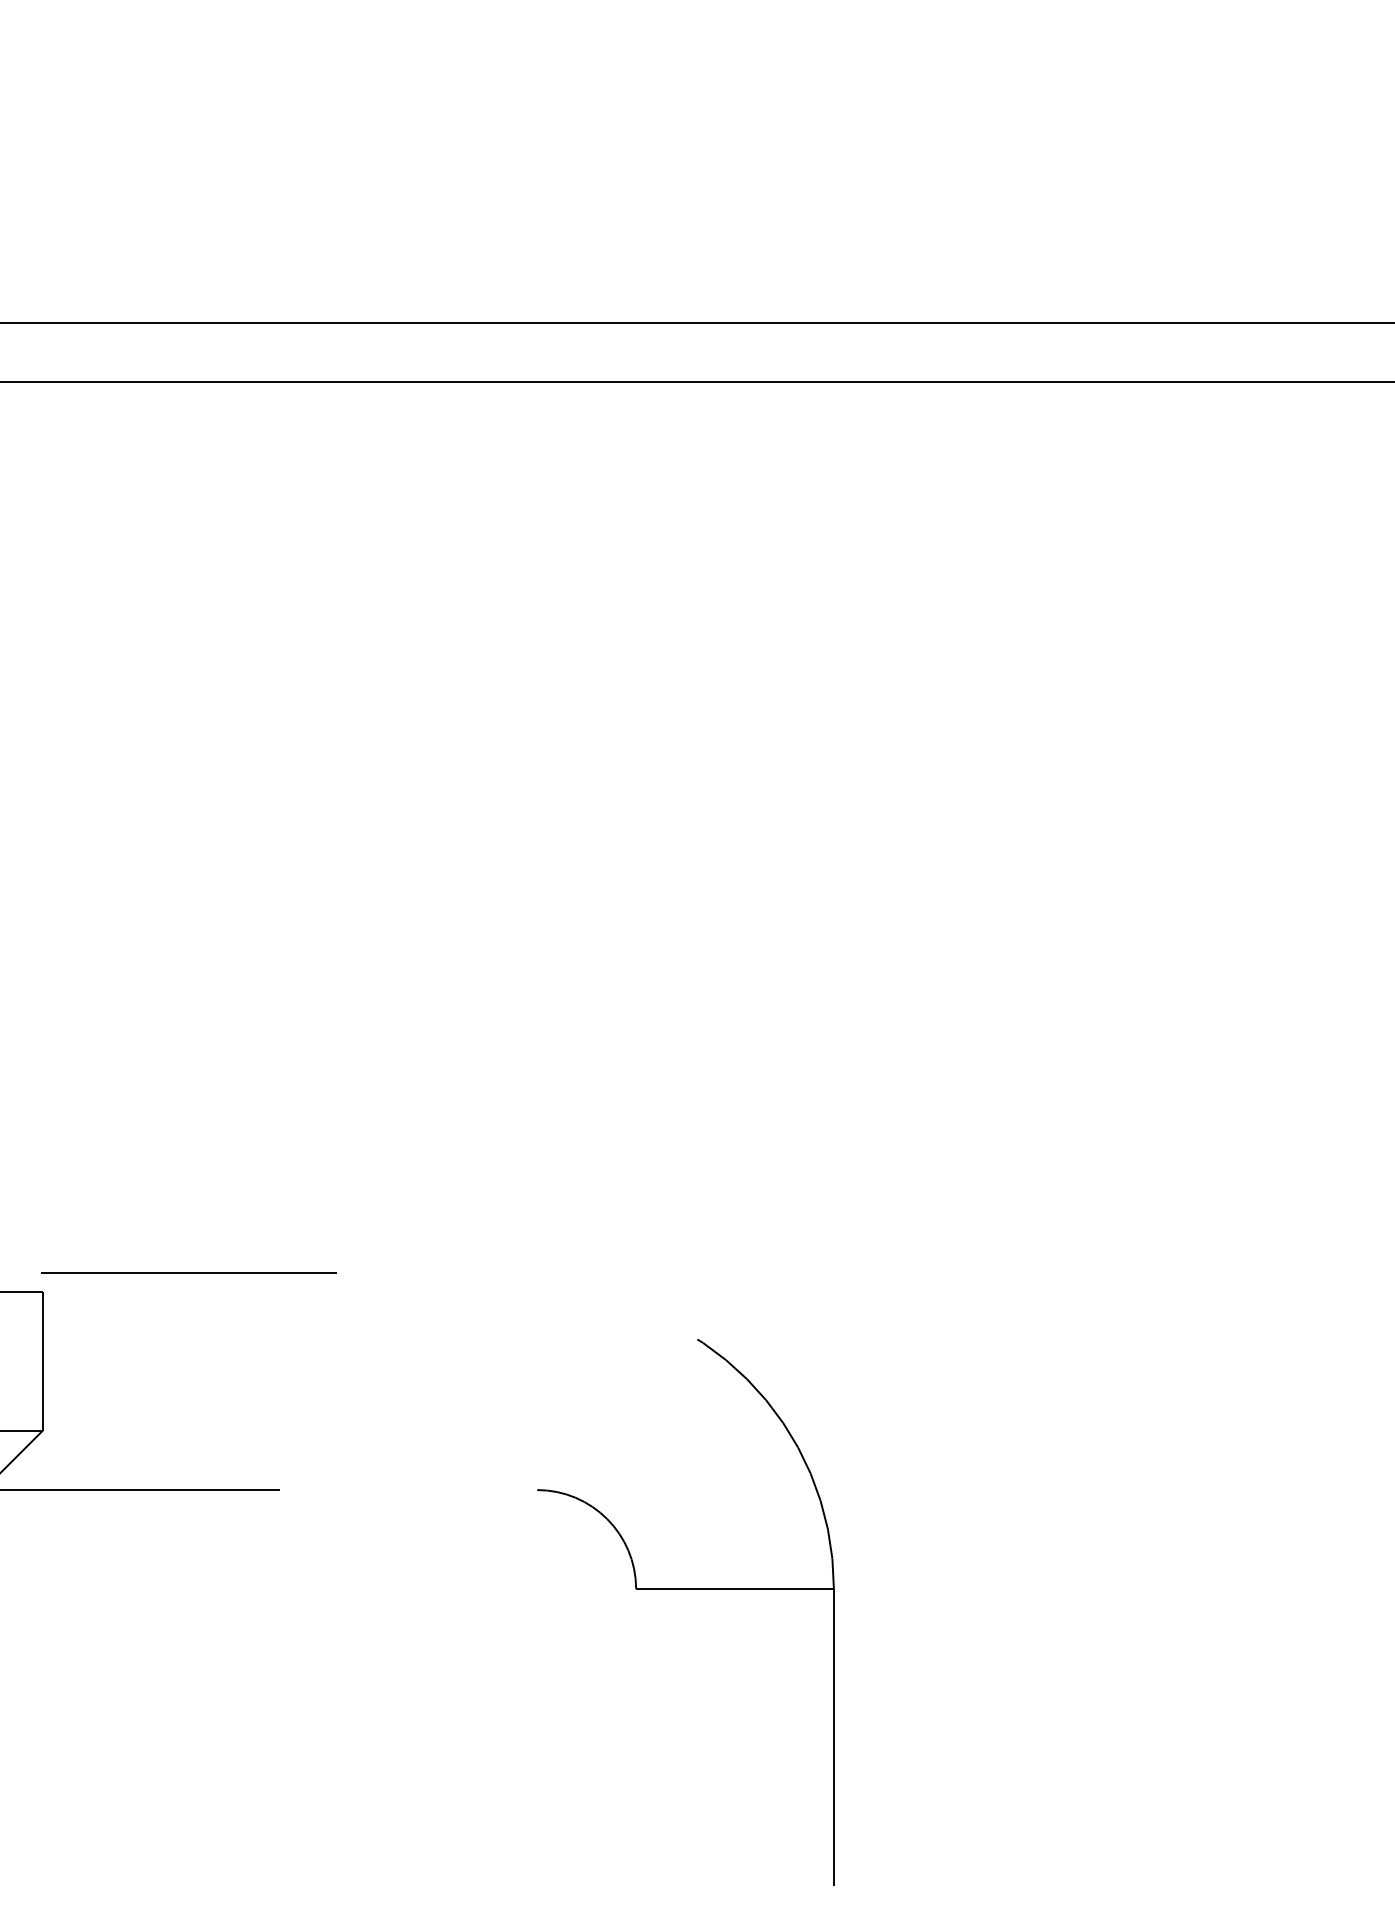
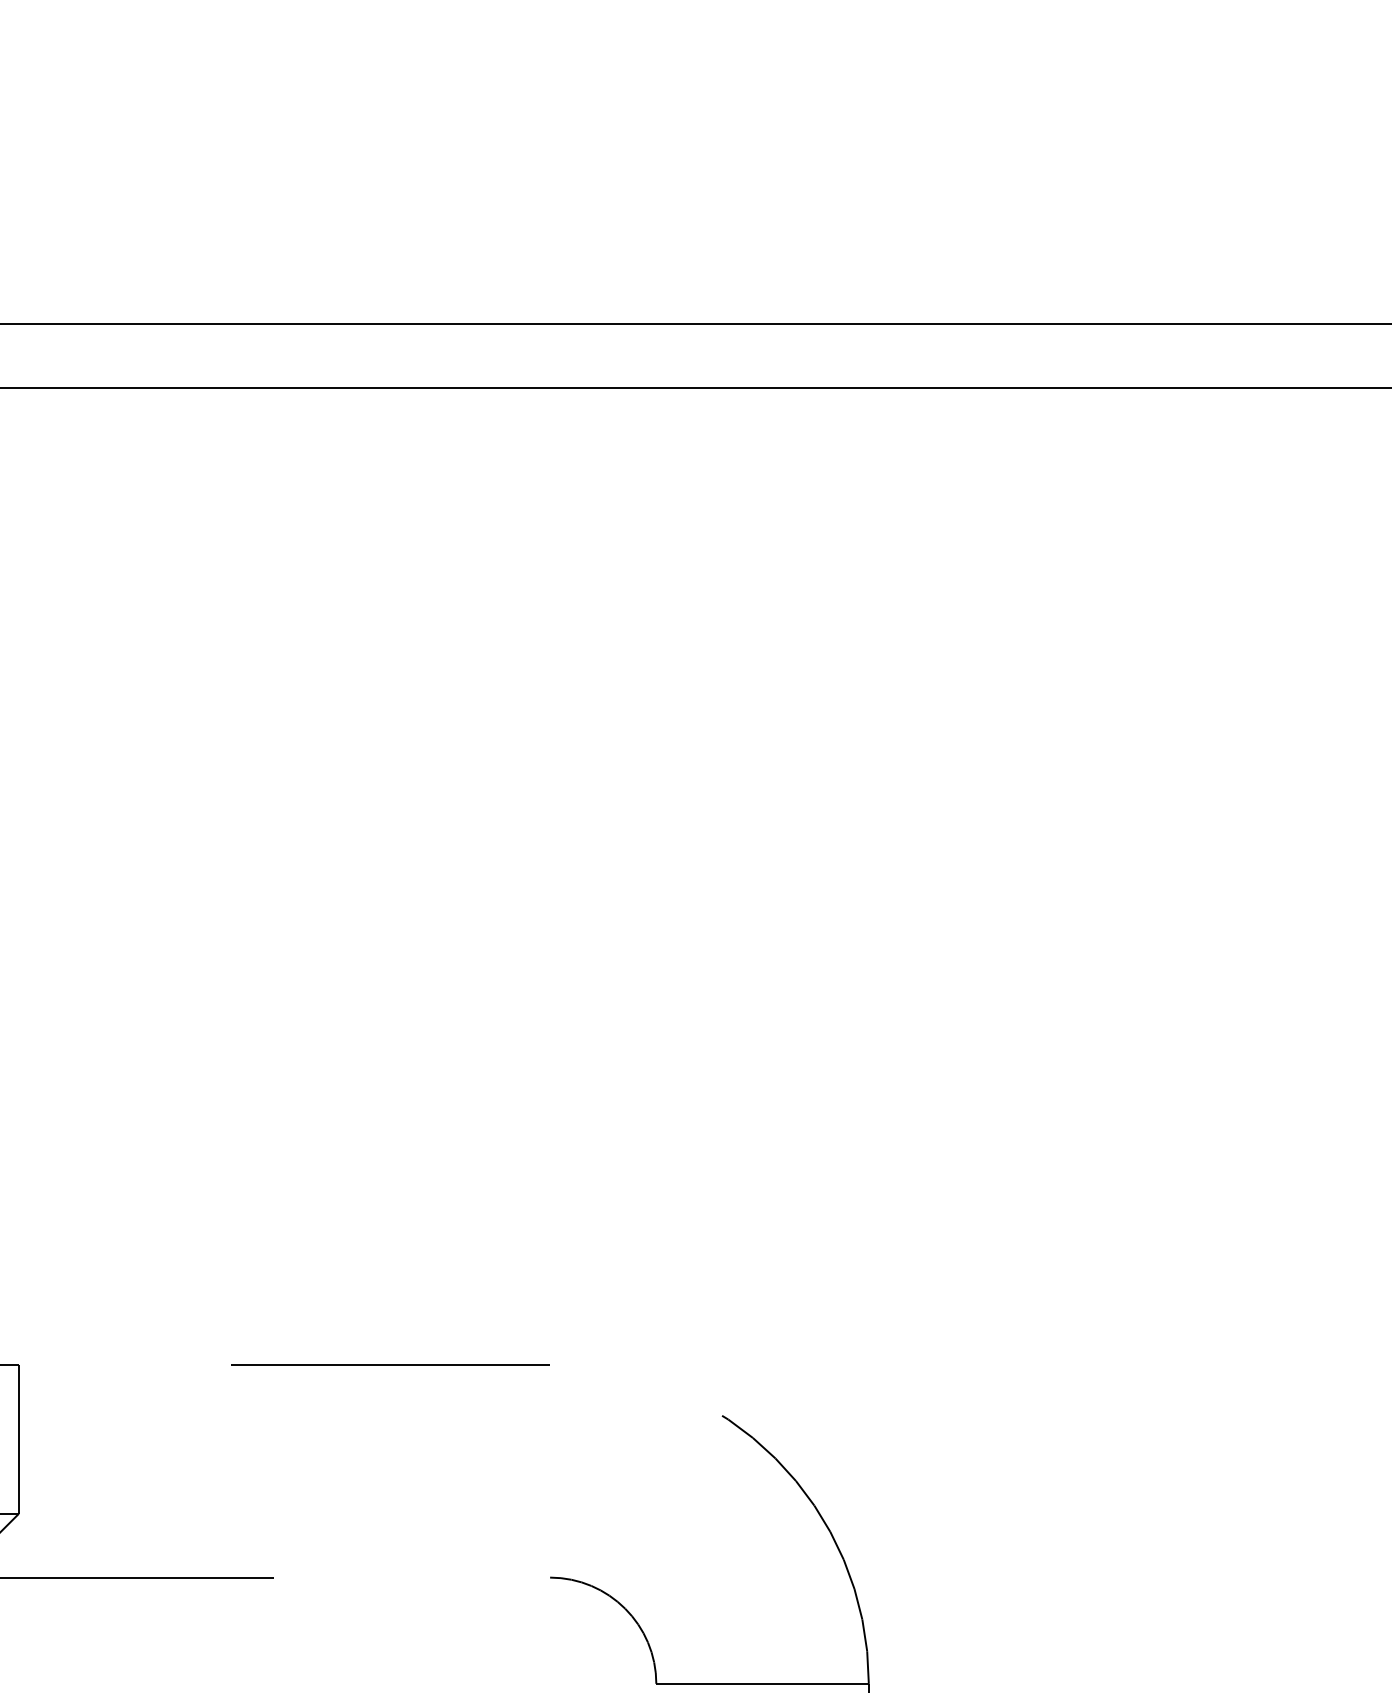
line: (188, 1272) -> (390, 1364), moved

